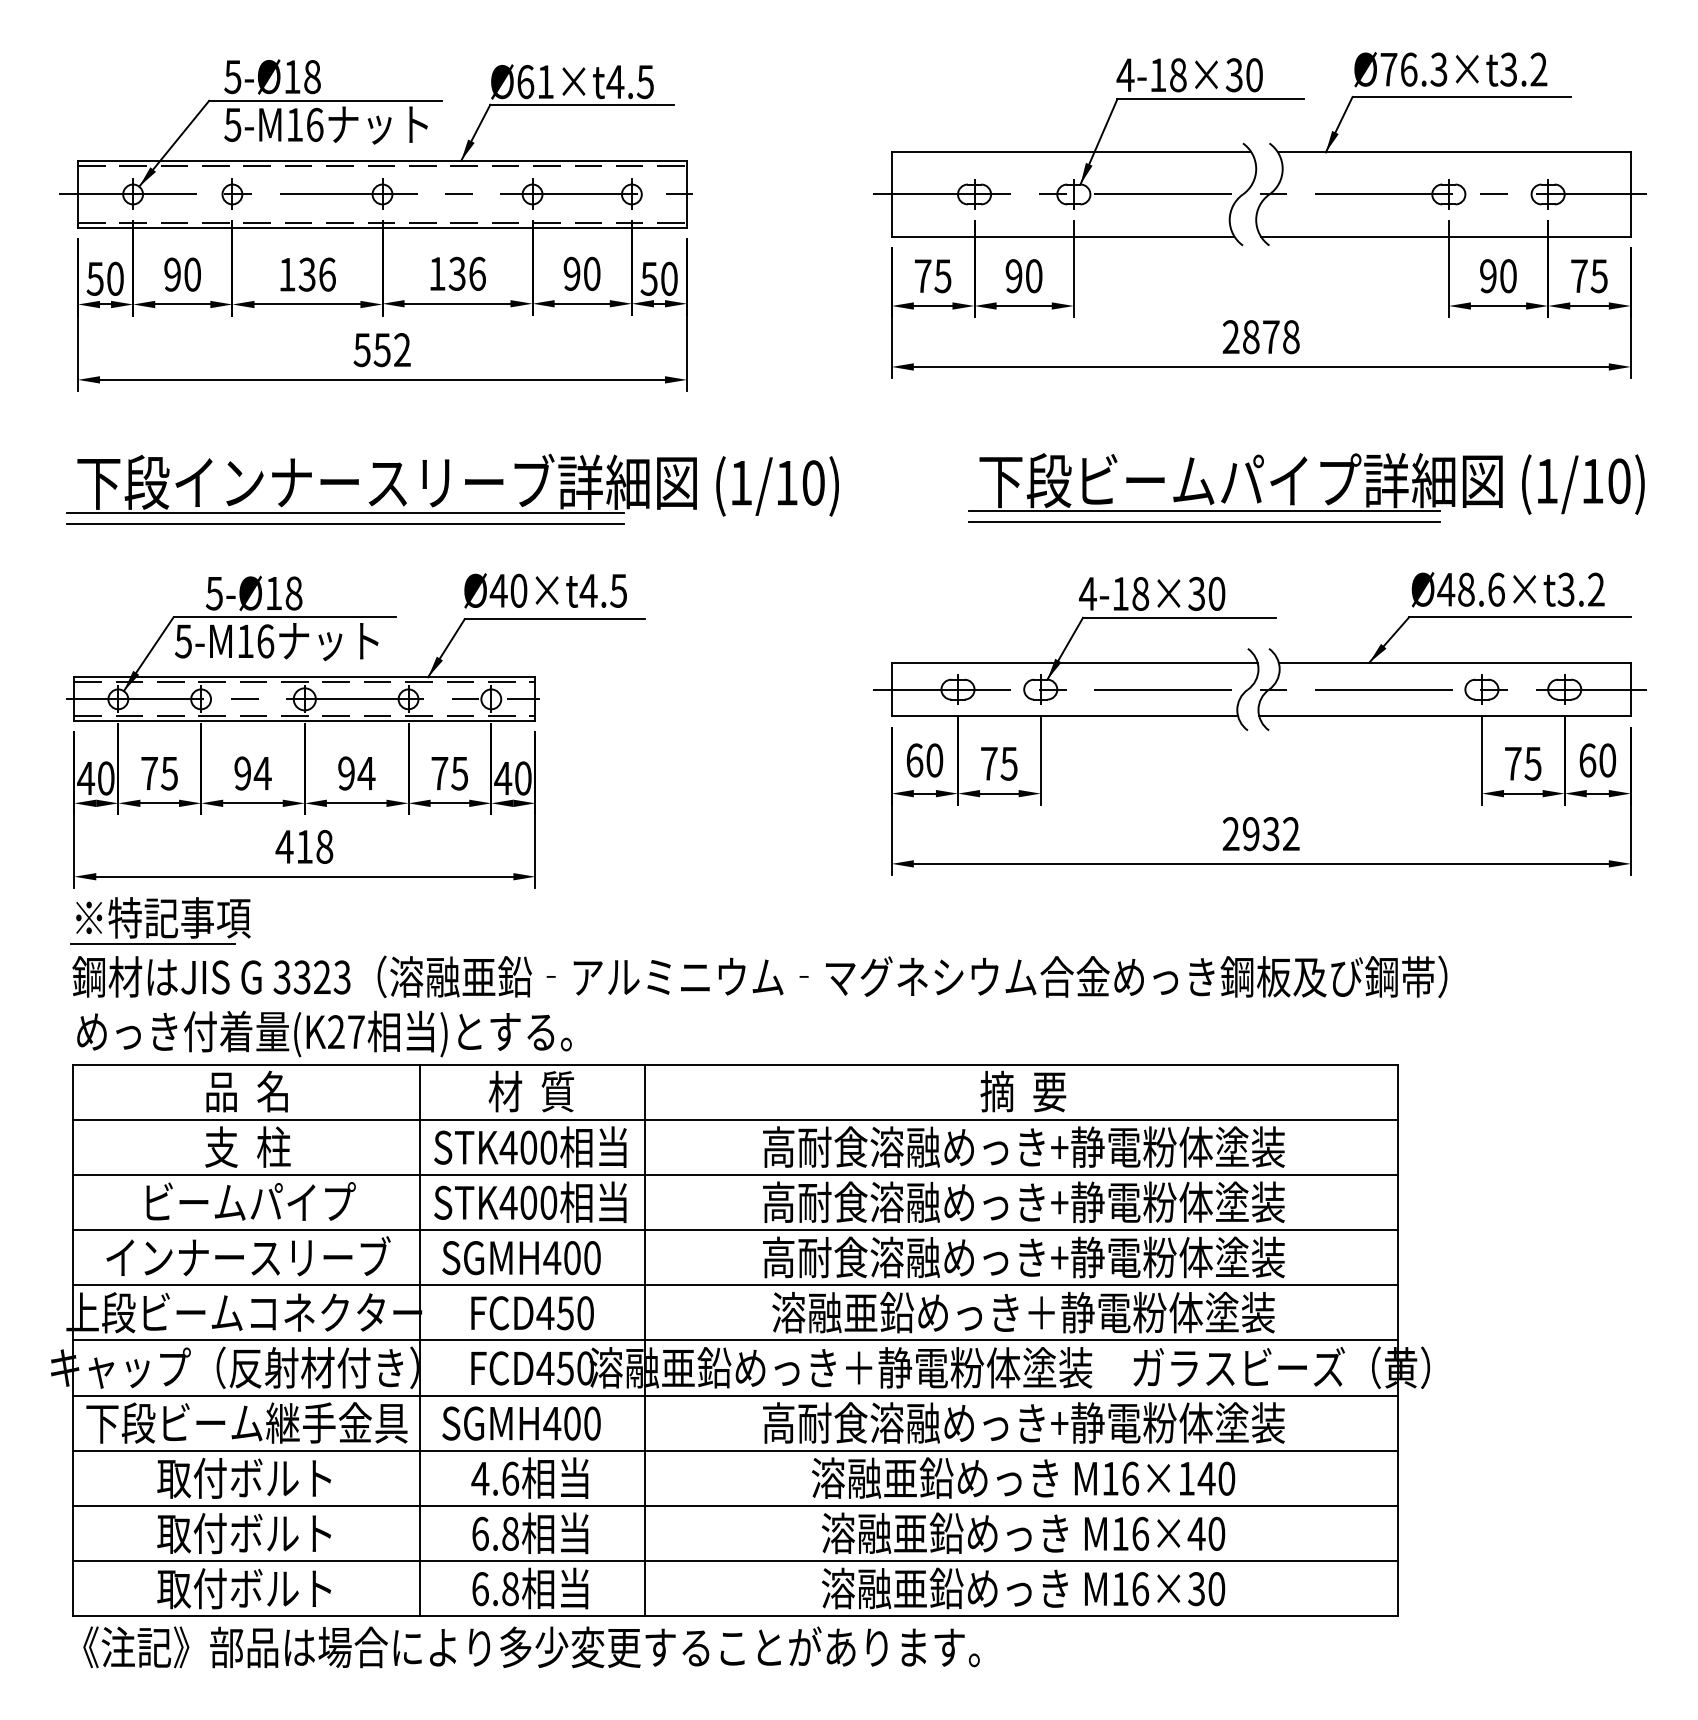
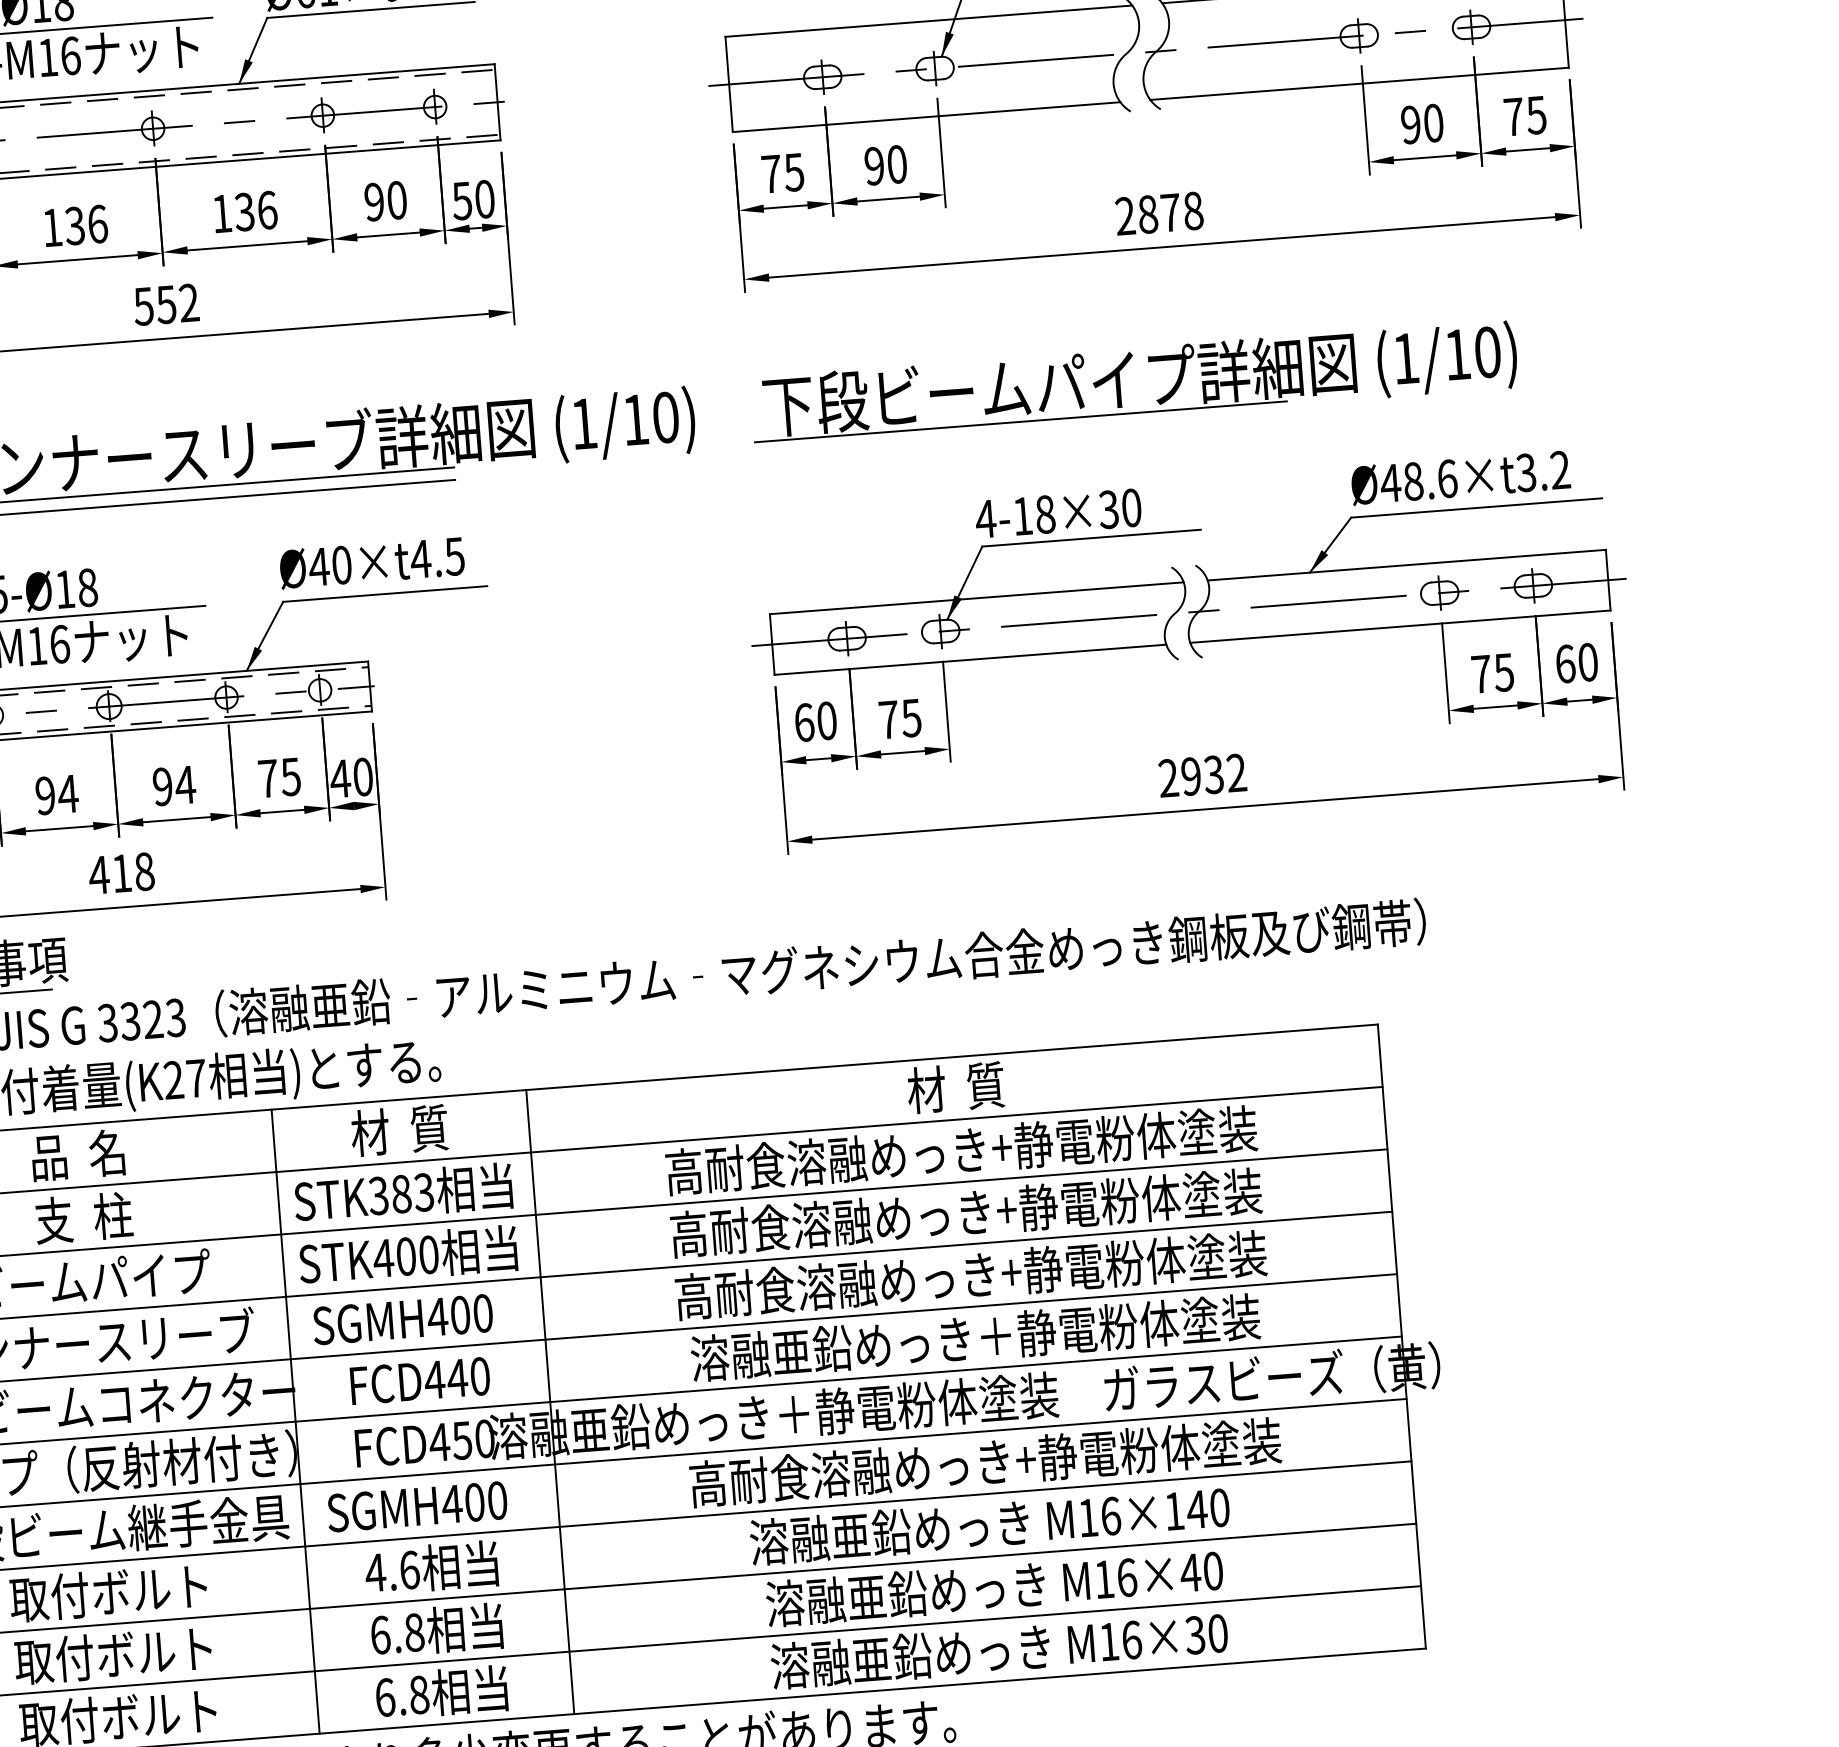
part: (1294, 483) -> (1120, 383), moved
line: (1204, 521) -> (1111, 427), removed
text: (1023, 1091) -> (956, 1087), 摘  要 -> 材  質
text: (528, 1147) -> (401, 1193), STK400 -> STK383
text: (565, 1313) -> (457, 1378), FCD450 -> FCD440

